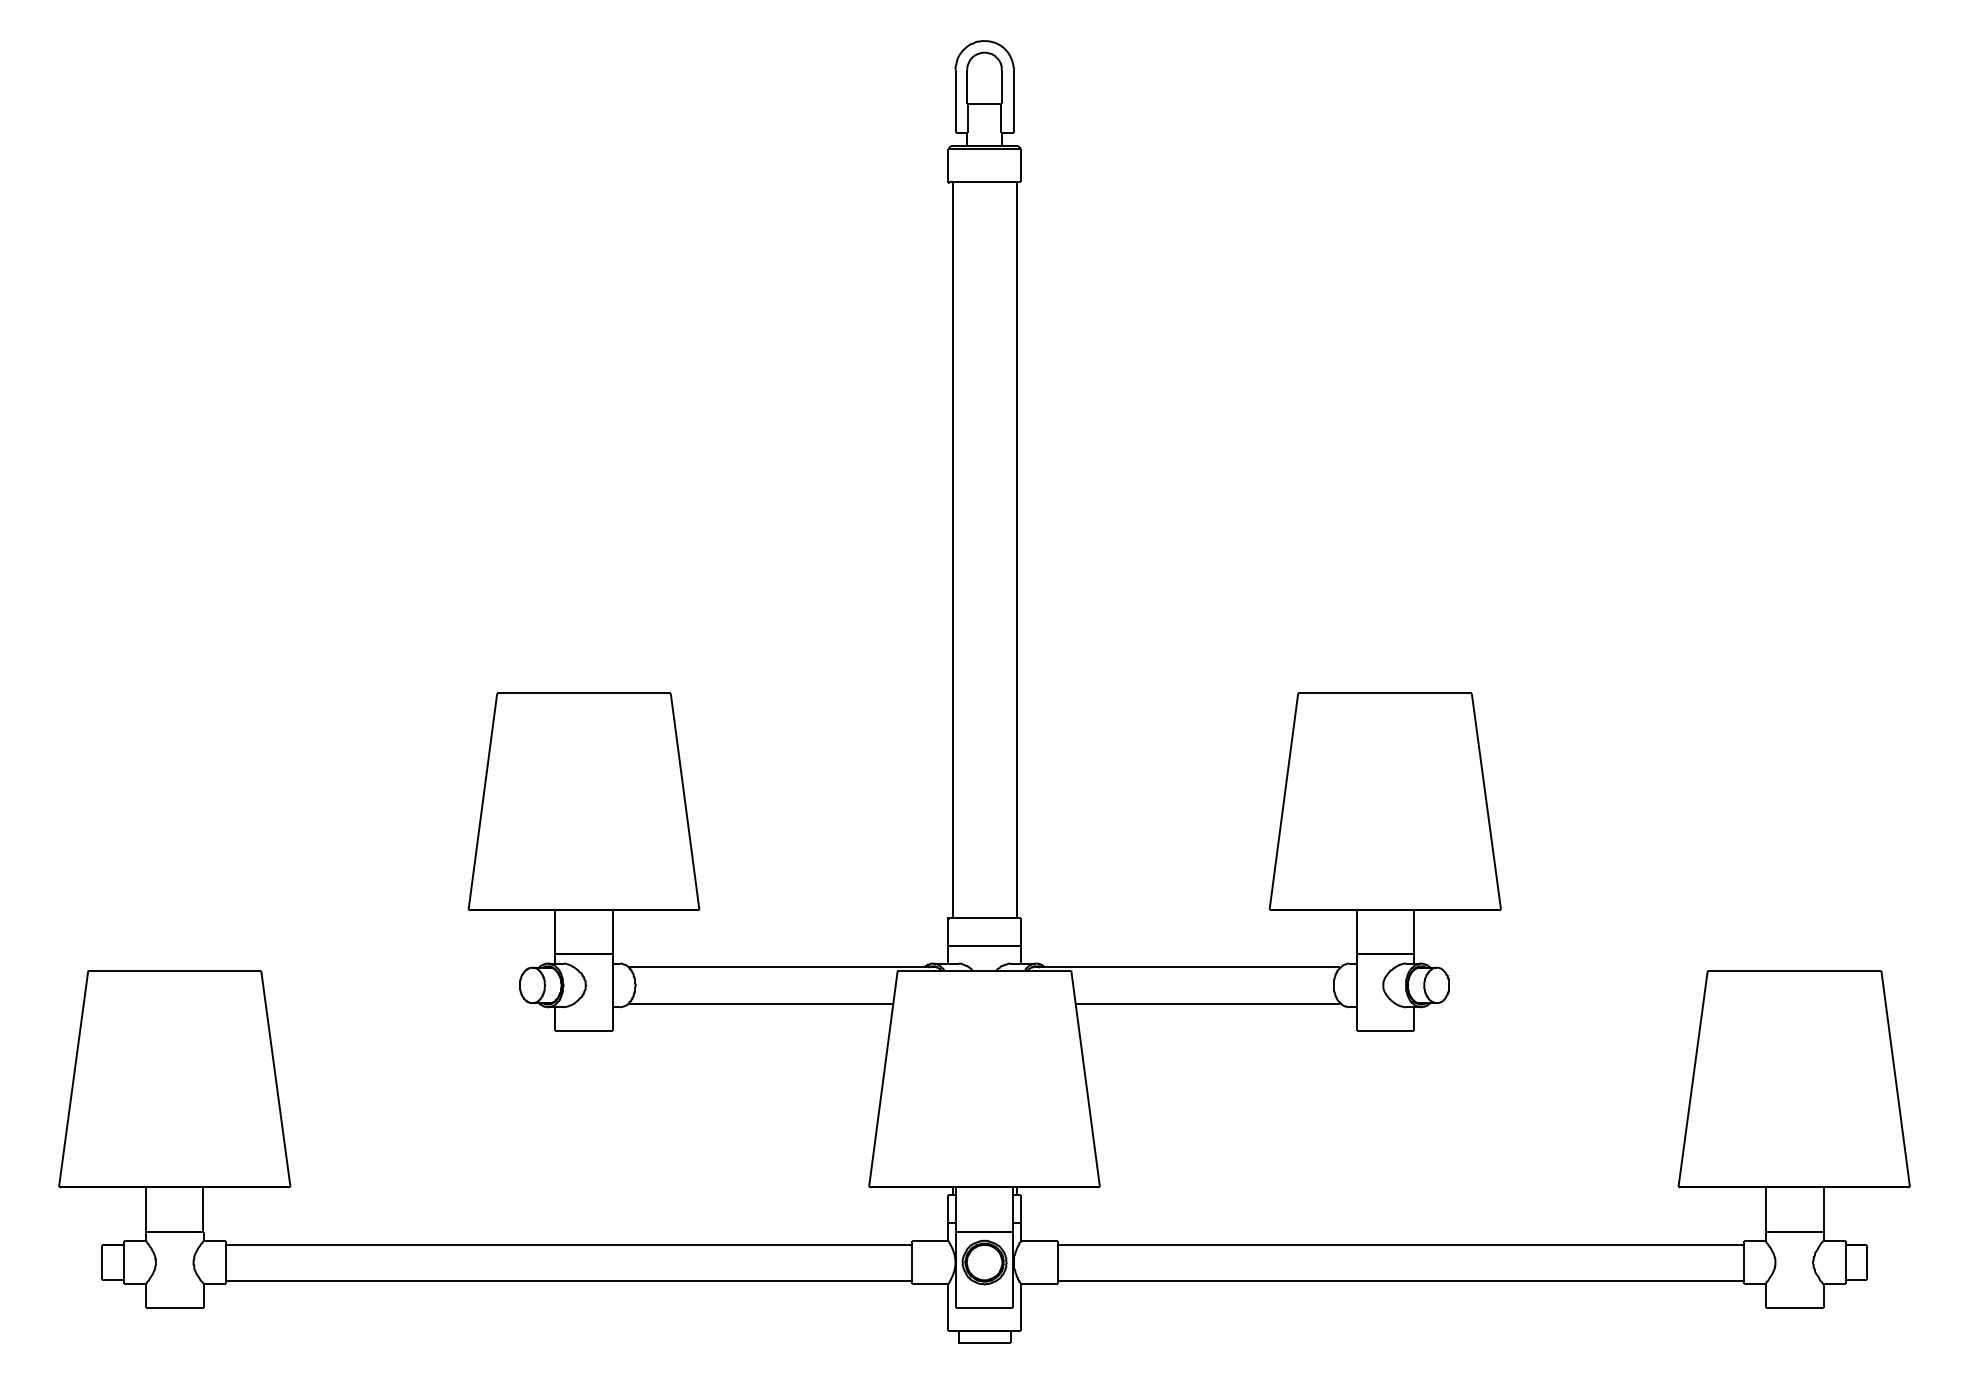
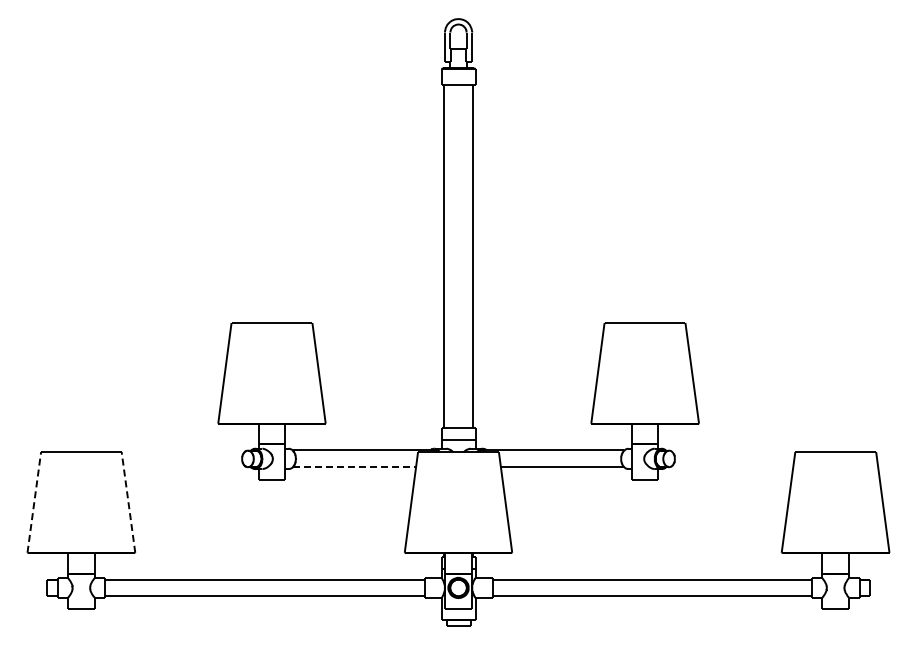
line: (761, 1003) -> (354, 467), solid -> dashed
line: (74, 1079) -> (34, 502), solid -> dashed
line: (275, 1079) -> (128, 502), solid -> dashed

